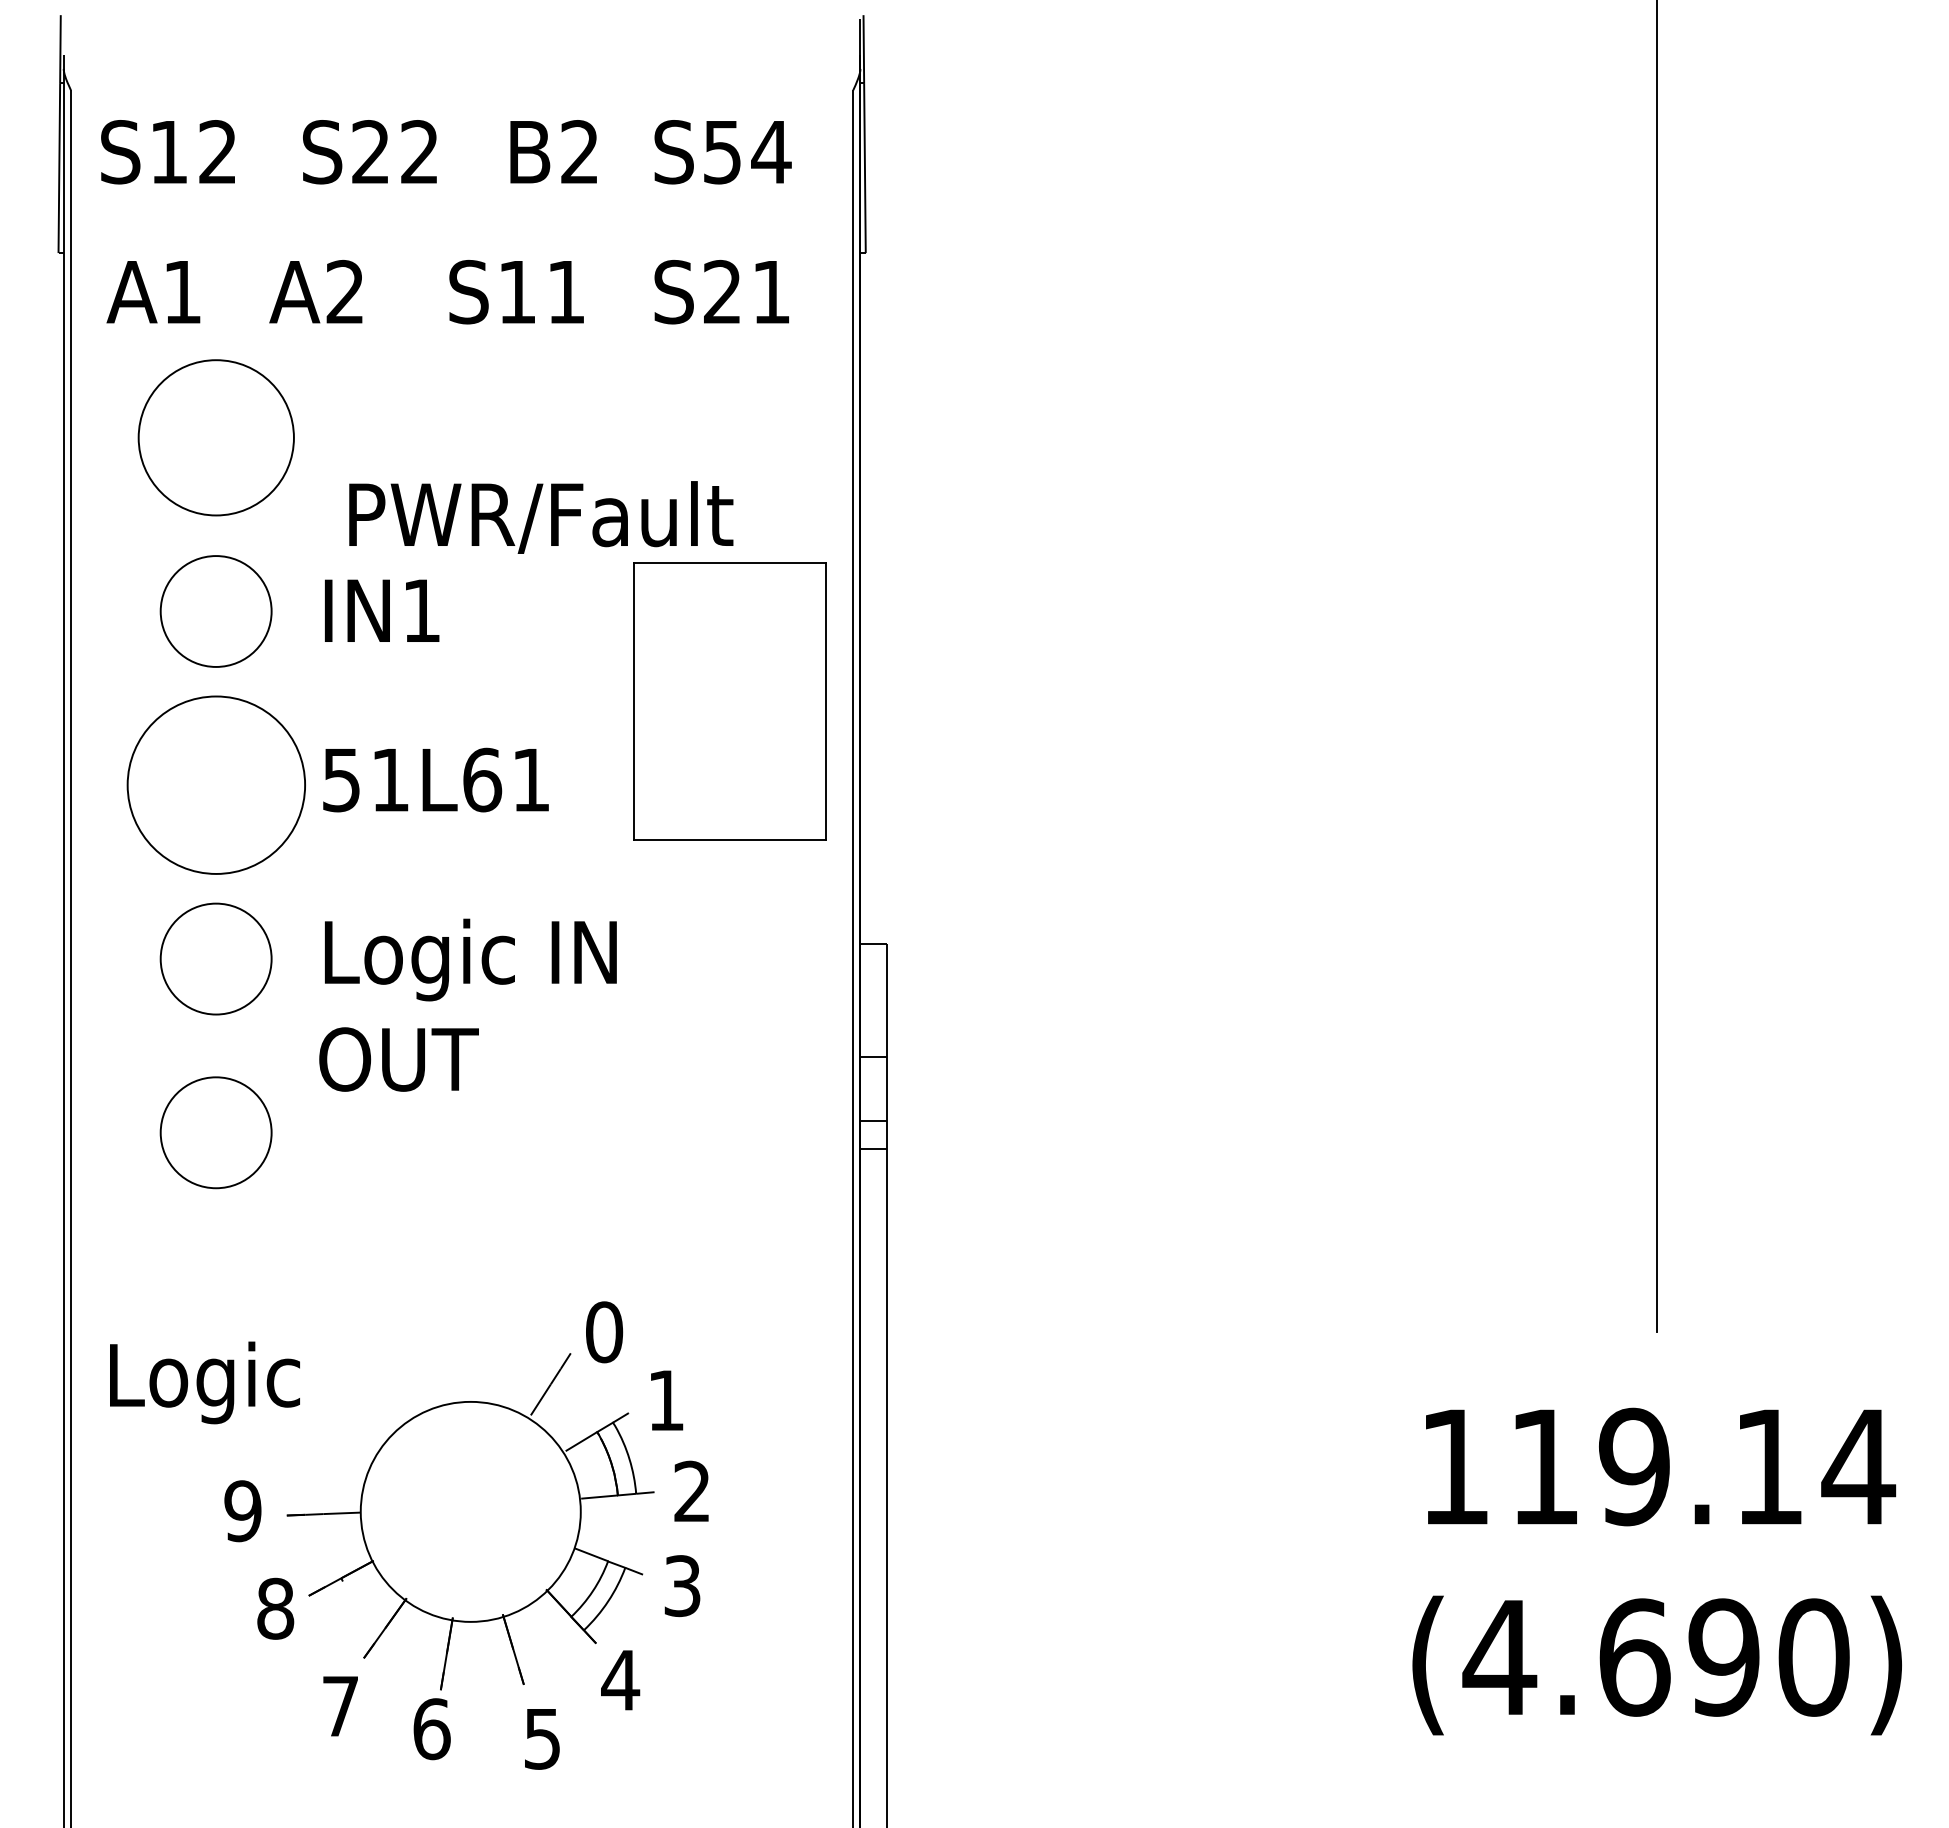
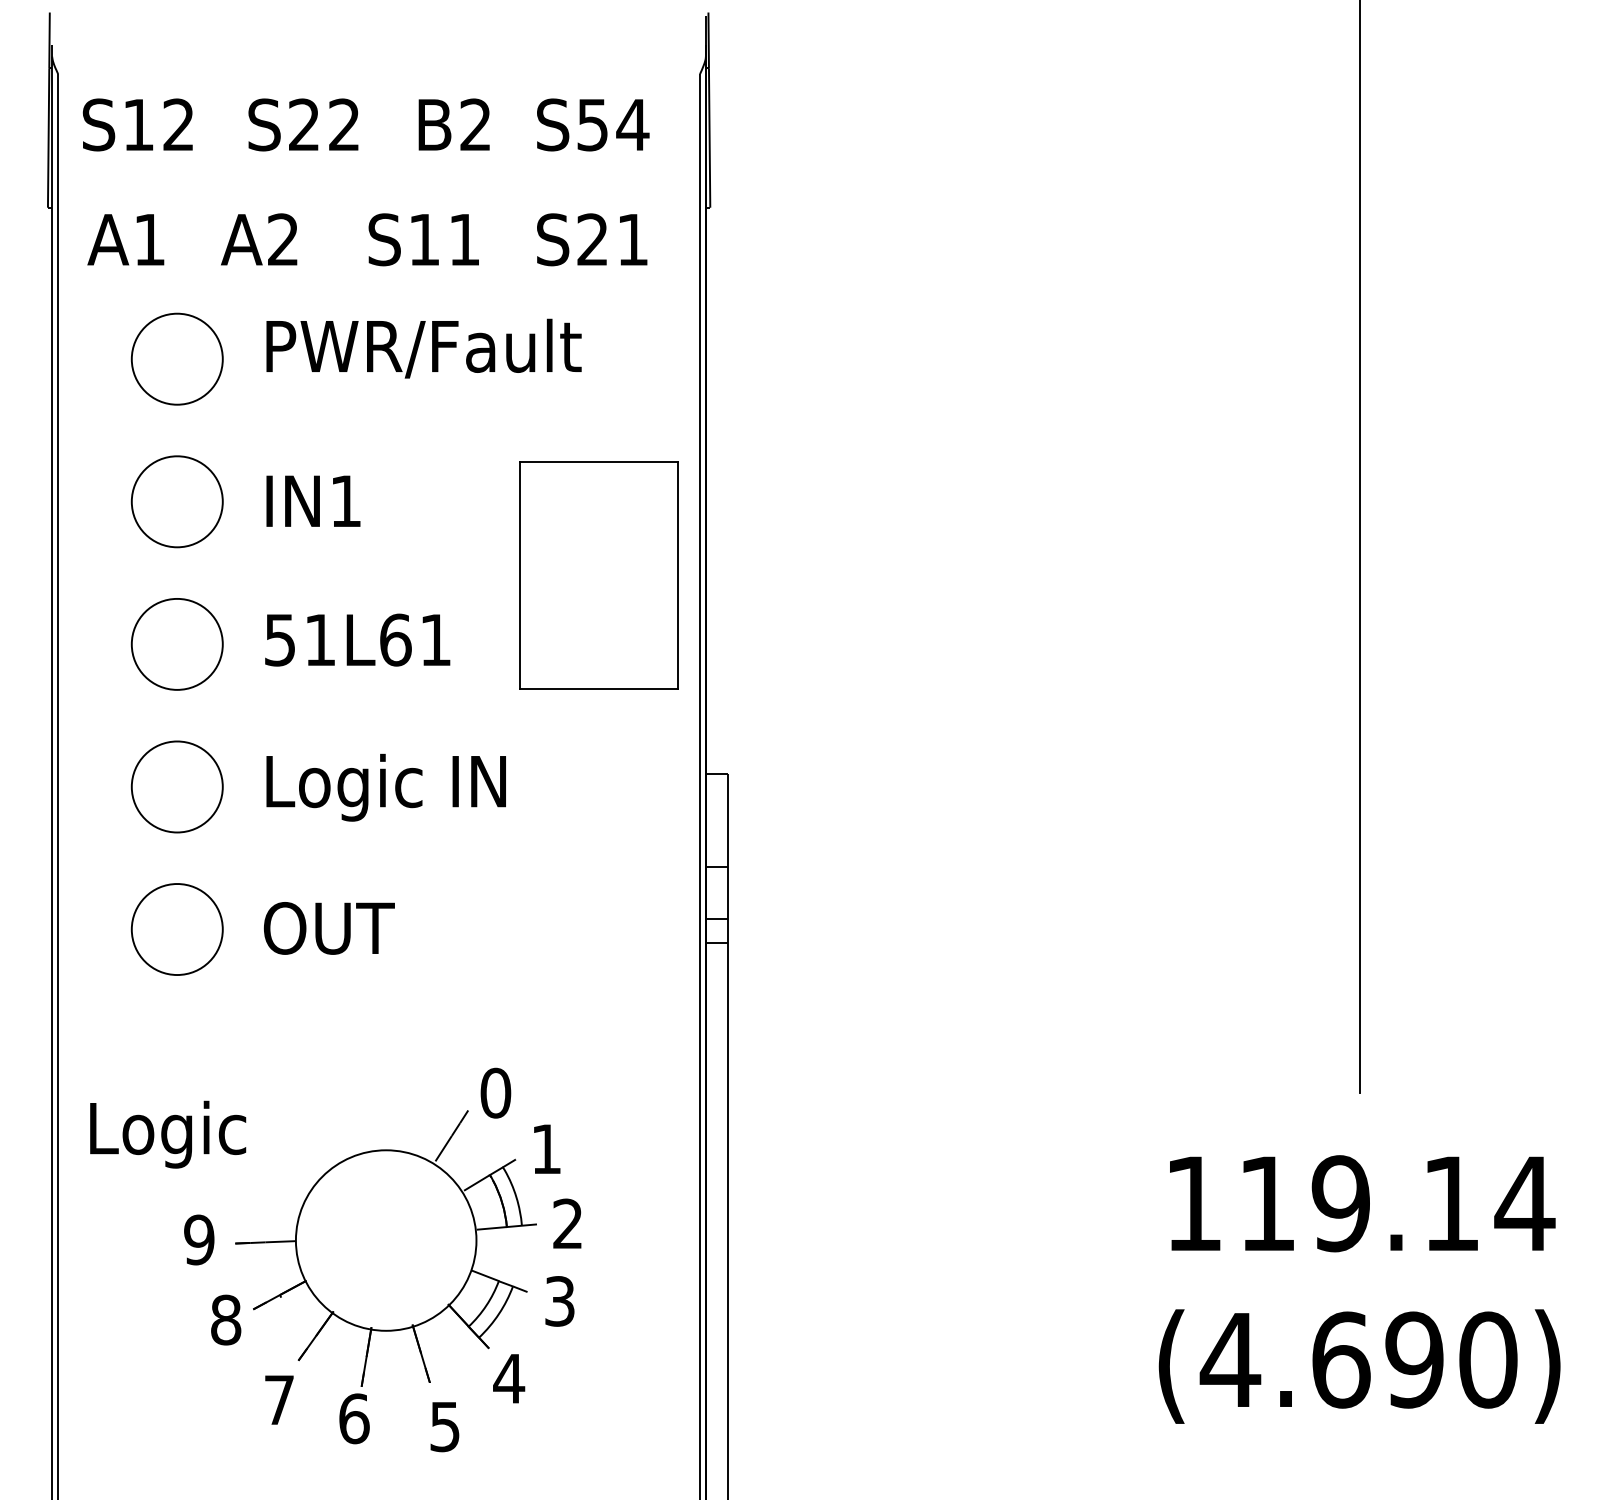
part: (215, 436) -> (176, 358), size x0.71
text: (540, 517) -> (423, 348), moved
part: (215, 785) -> (176, 644), size x0.62
text: (398, 1059) -> (328, 928), moved

